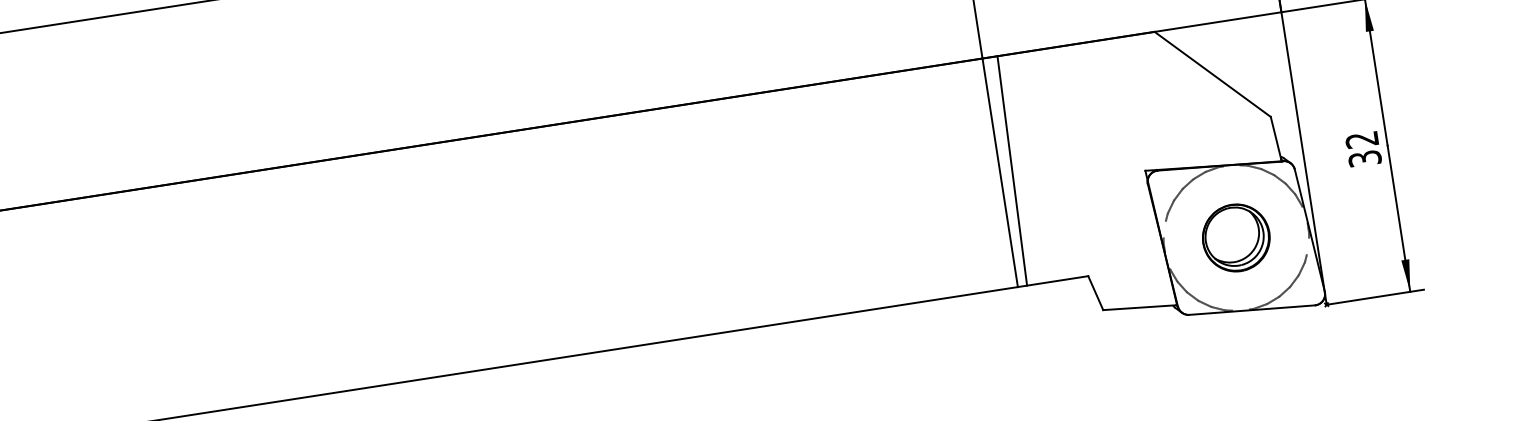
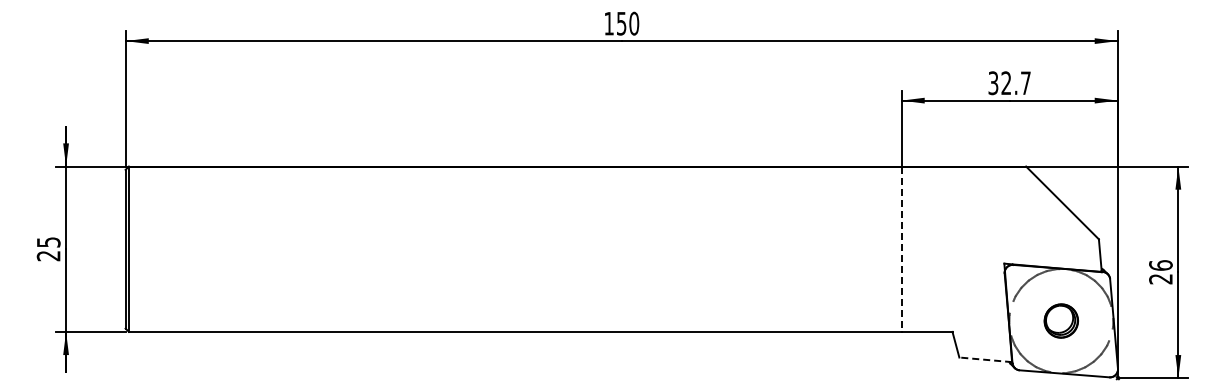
text: (1363, 149) -> (1160, 272), 32 -> 26
line: (1012, 169) -> (910, 248), removed
line: (1000, 173) -> (901, 249), solid -> dashed
part: (1236, 237) -> (1061, 320), size x0.7
line: (1139, 307) -> (985, 359), solid -> dashed

